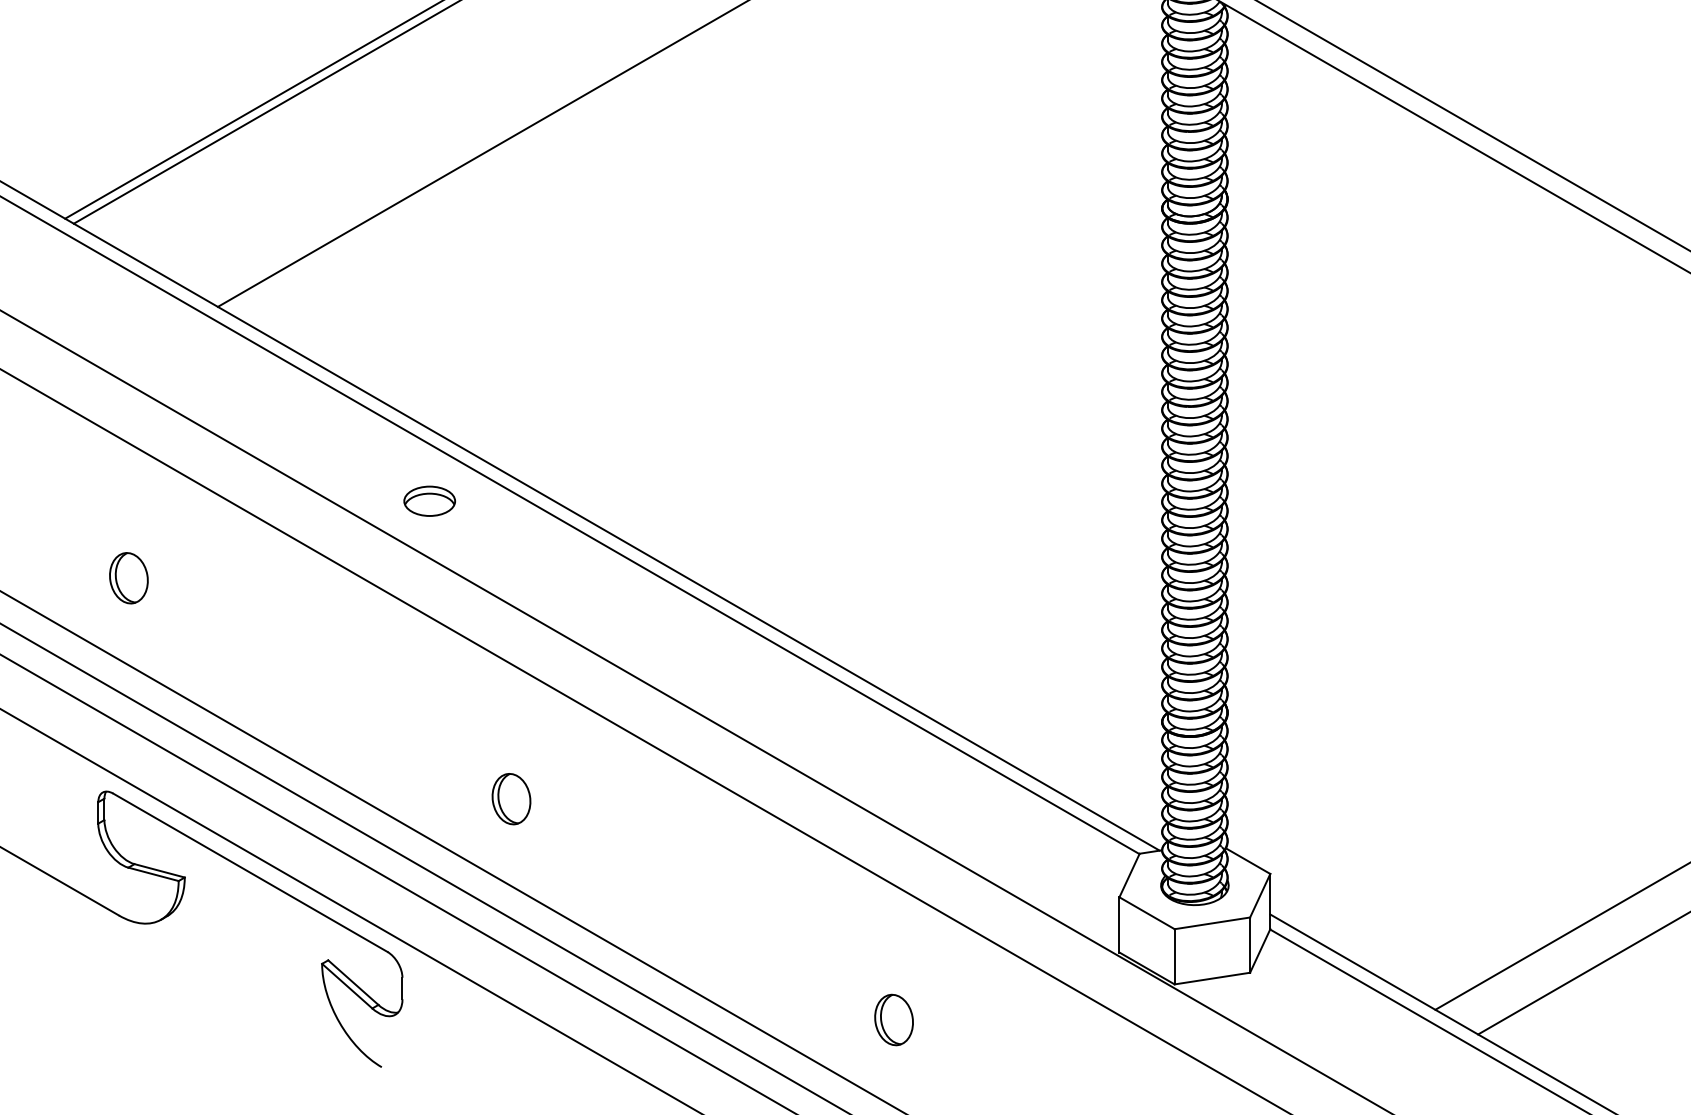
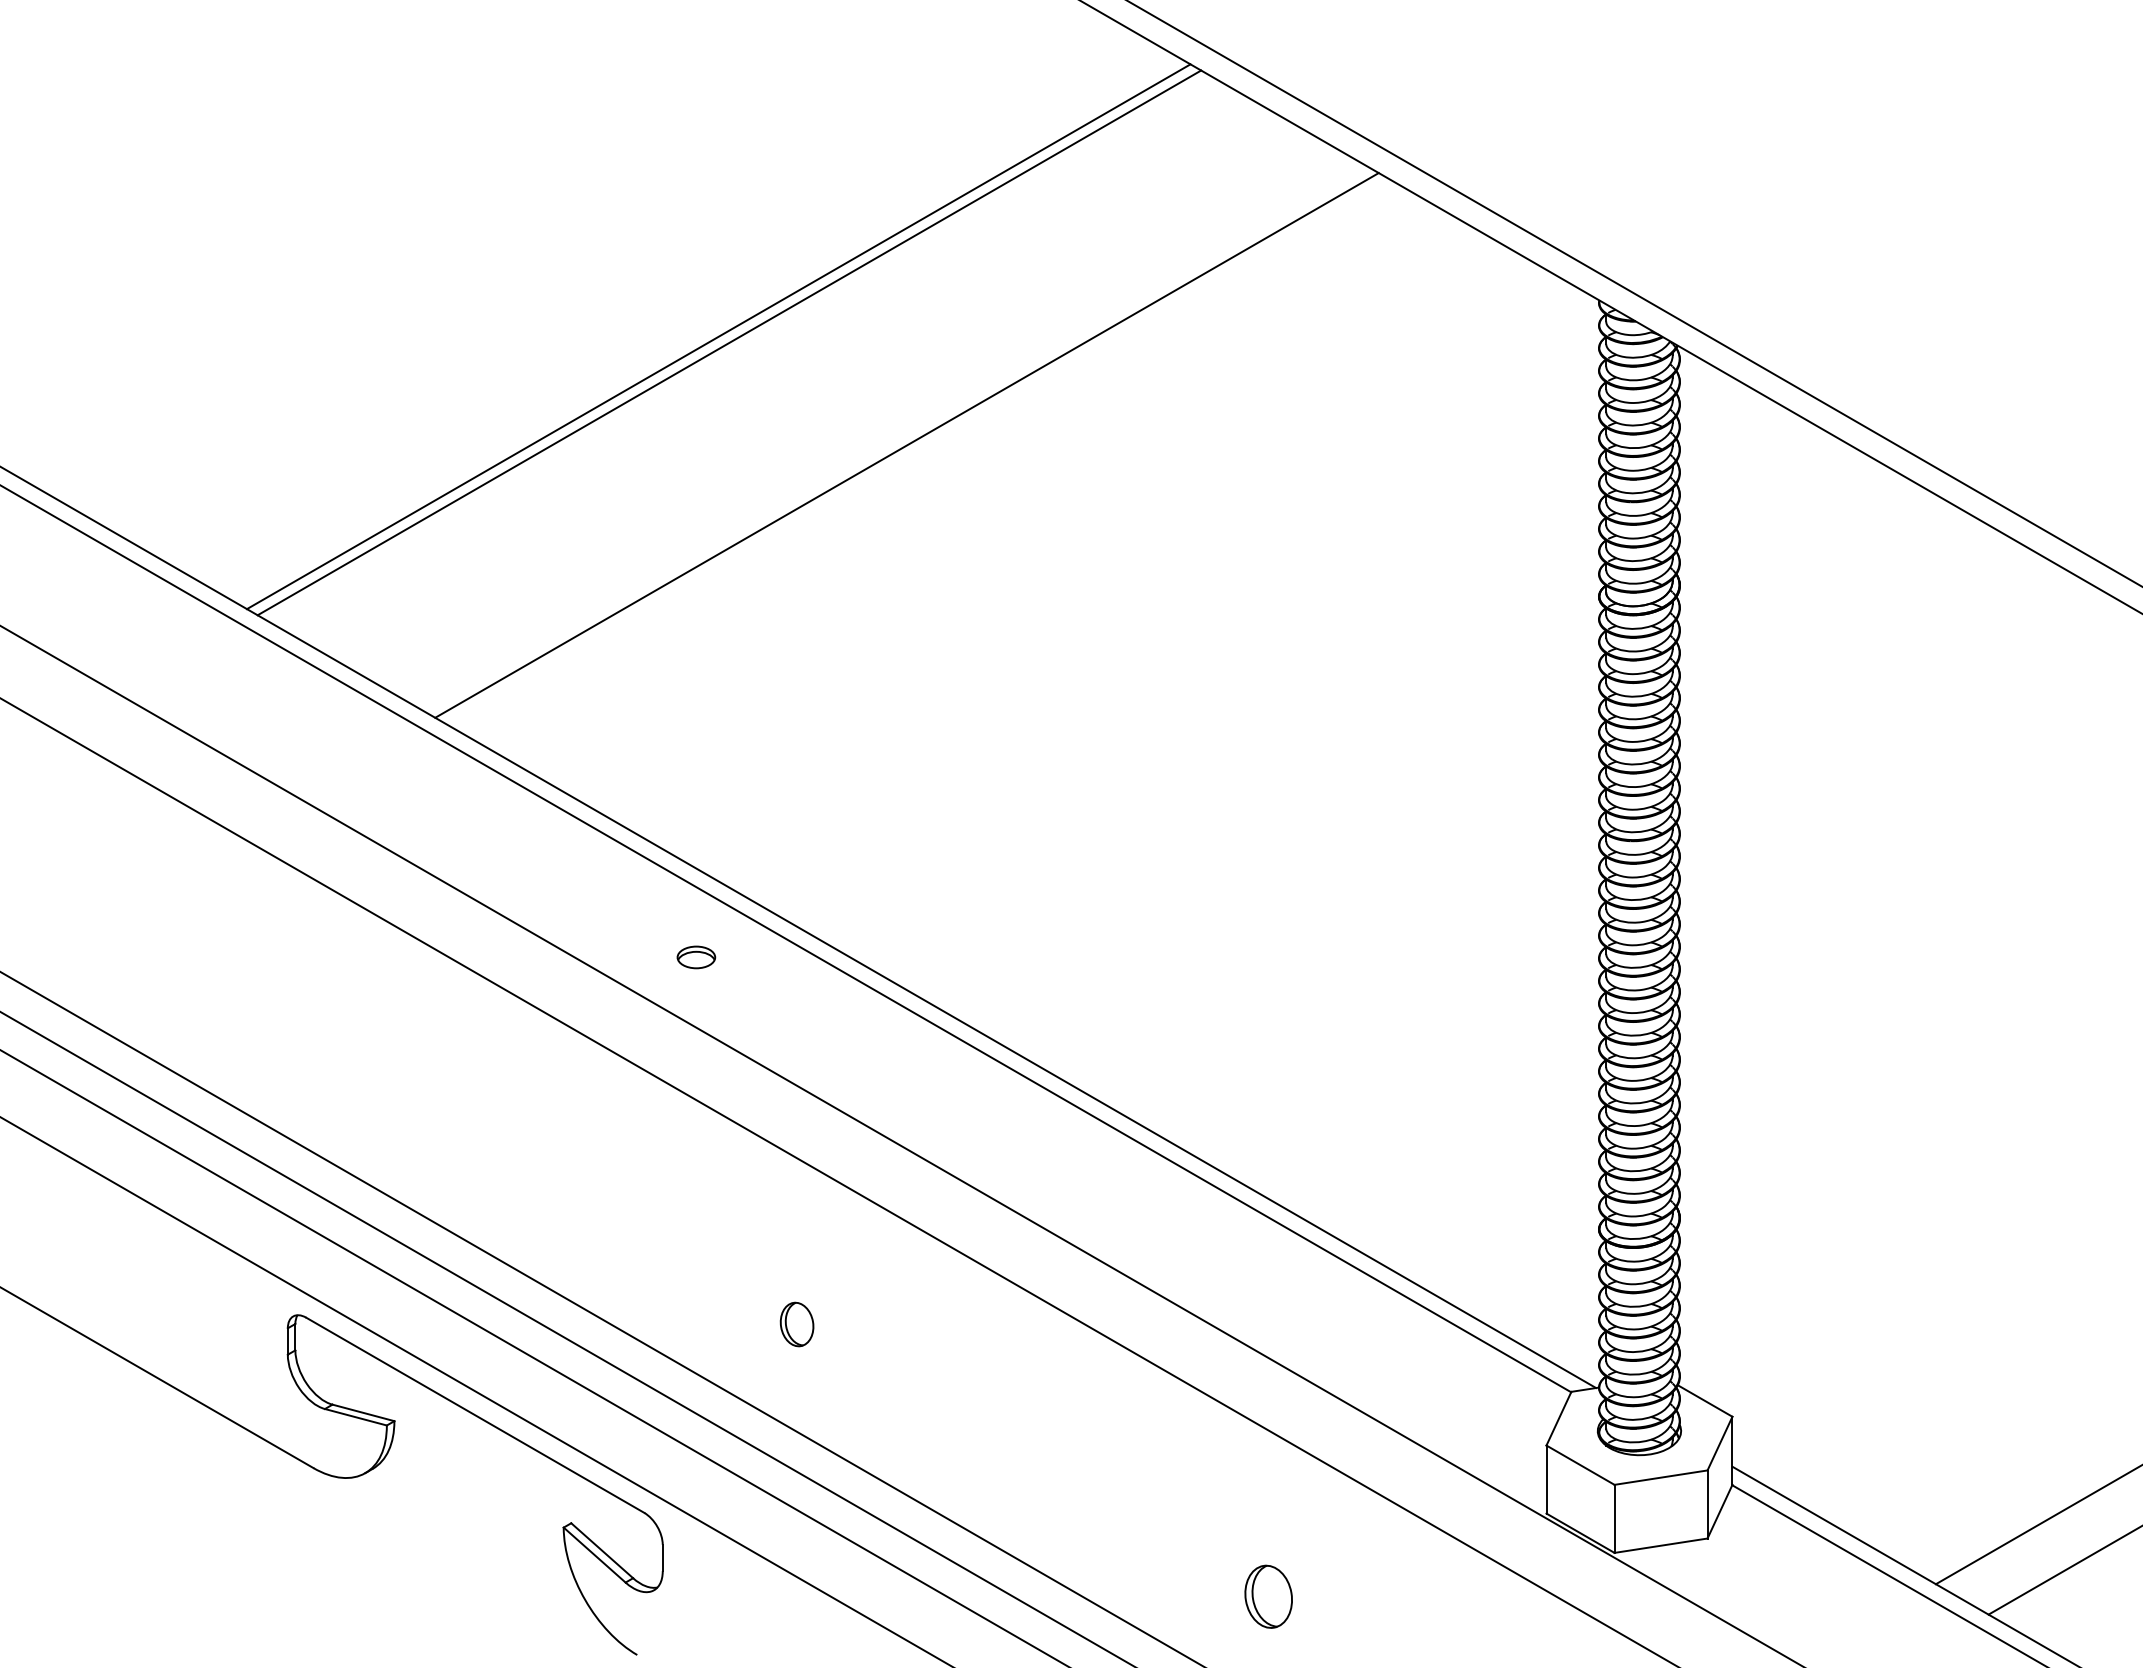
part: (429, 501) -> (696, 957), size x0.6
part: (128, 578) -> (325, 1052), removed
part: (510, 799) -> (796, 1324), size x0.7

